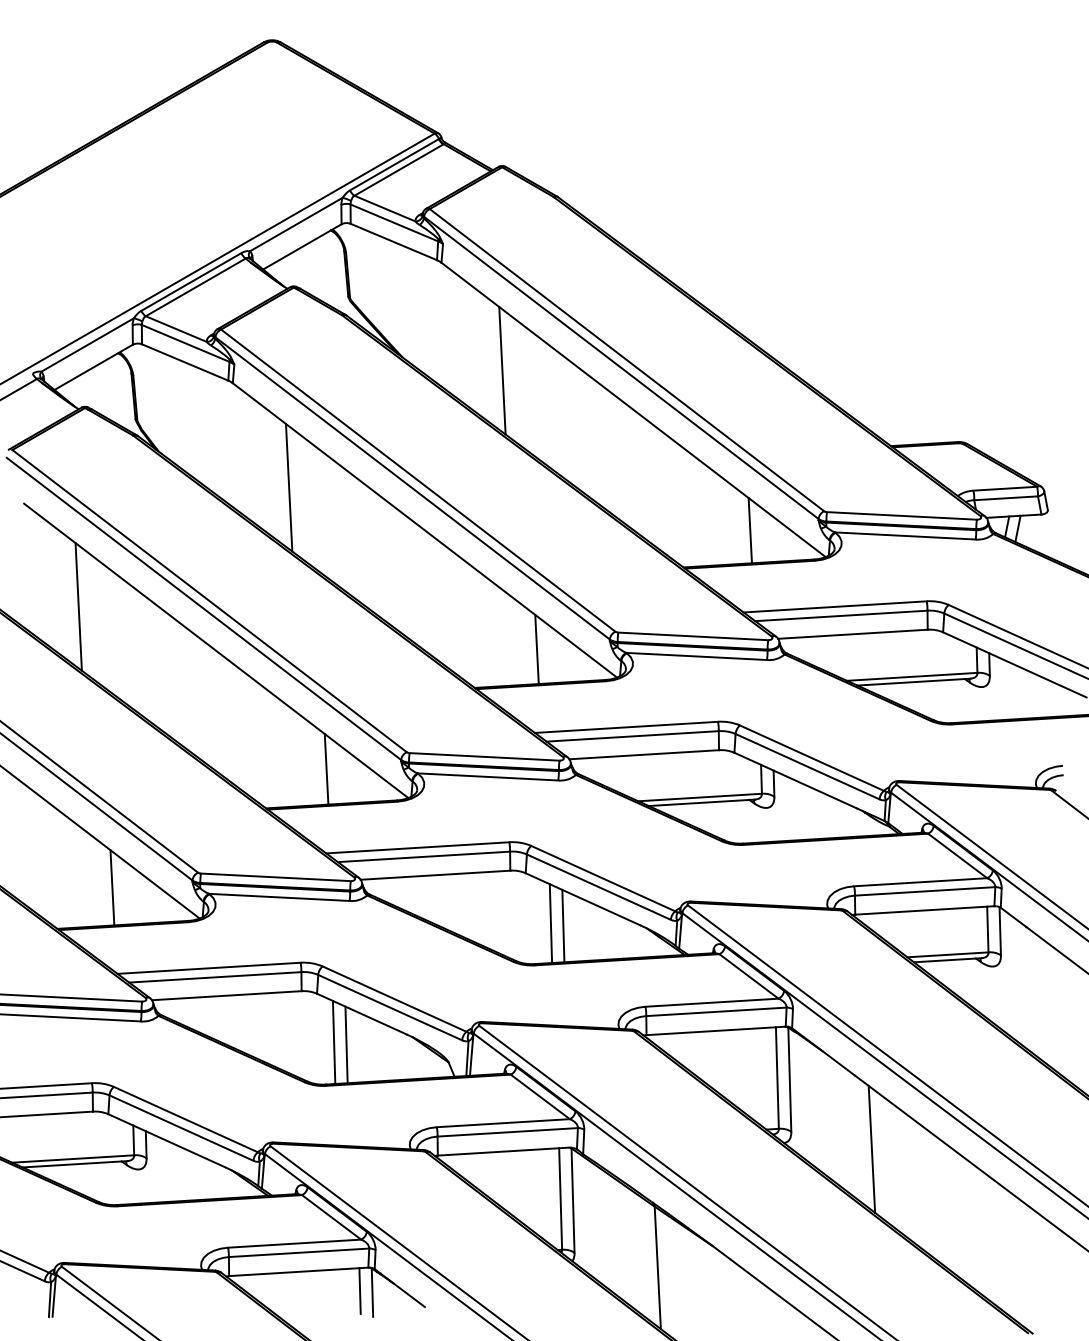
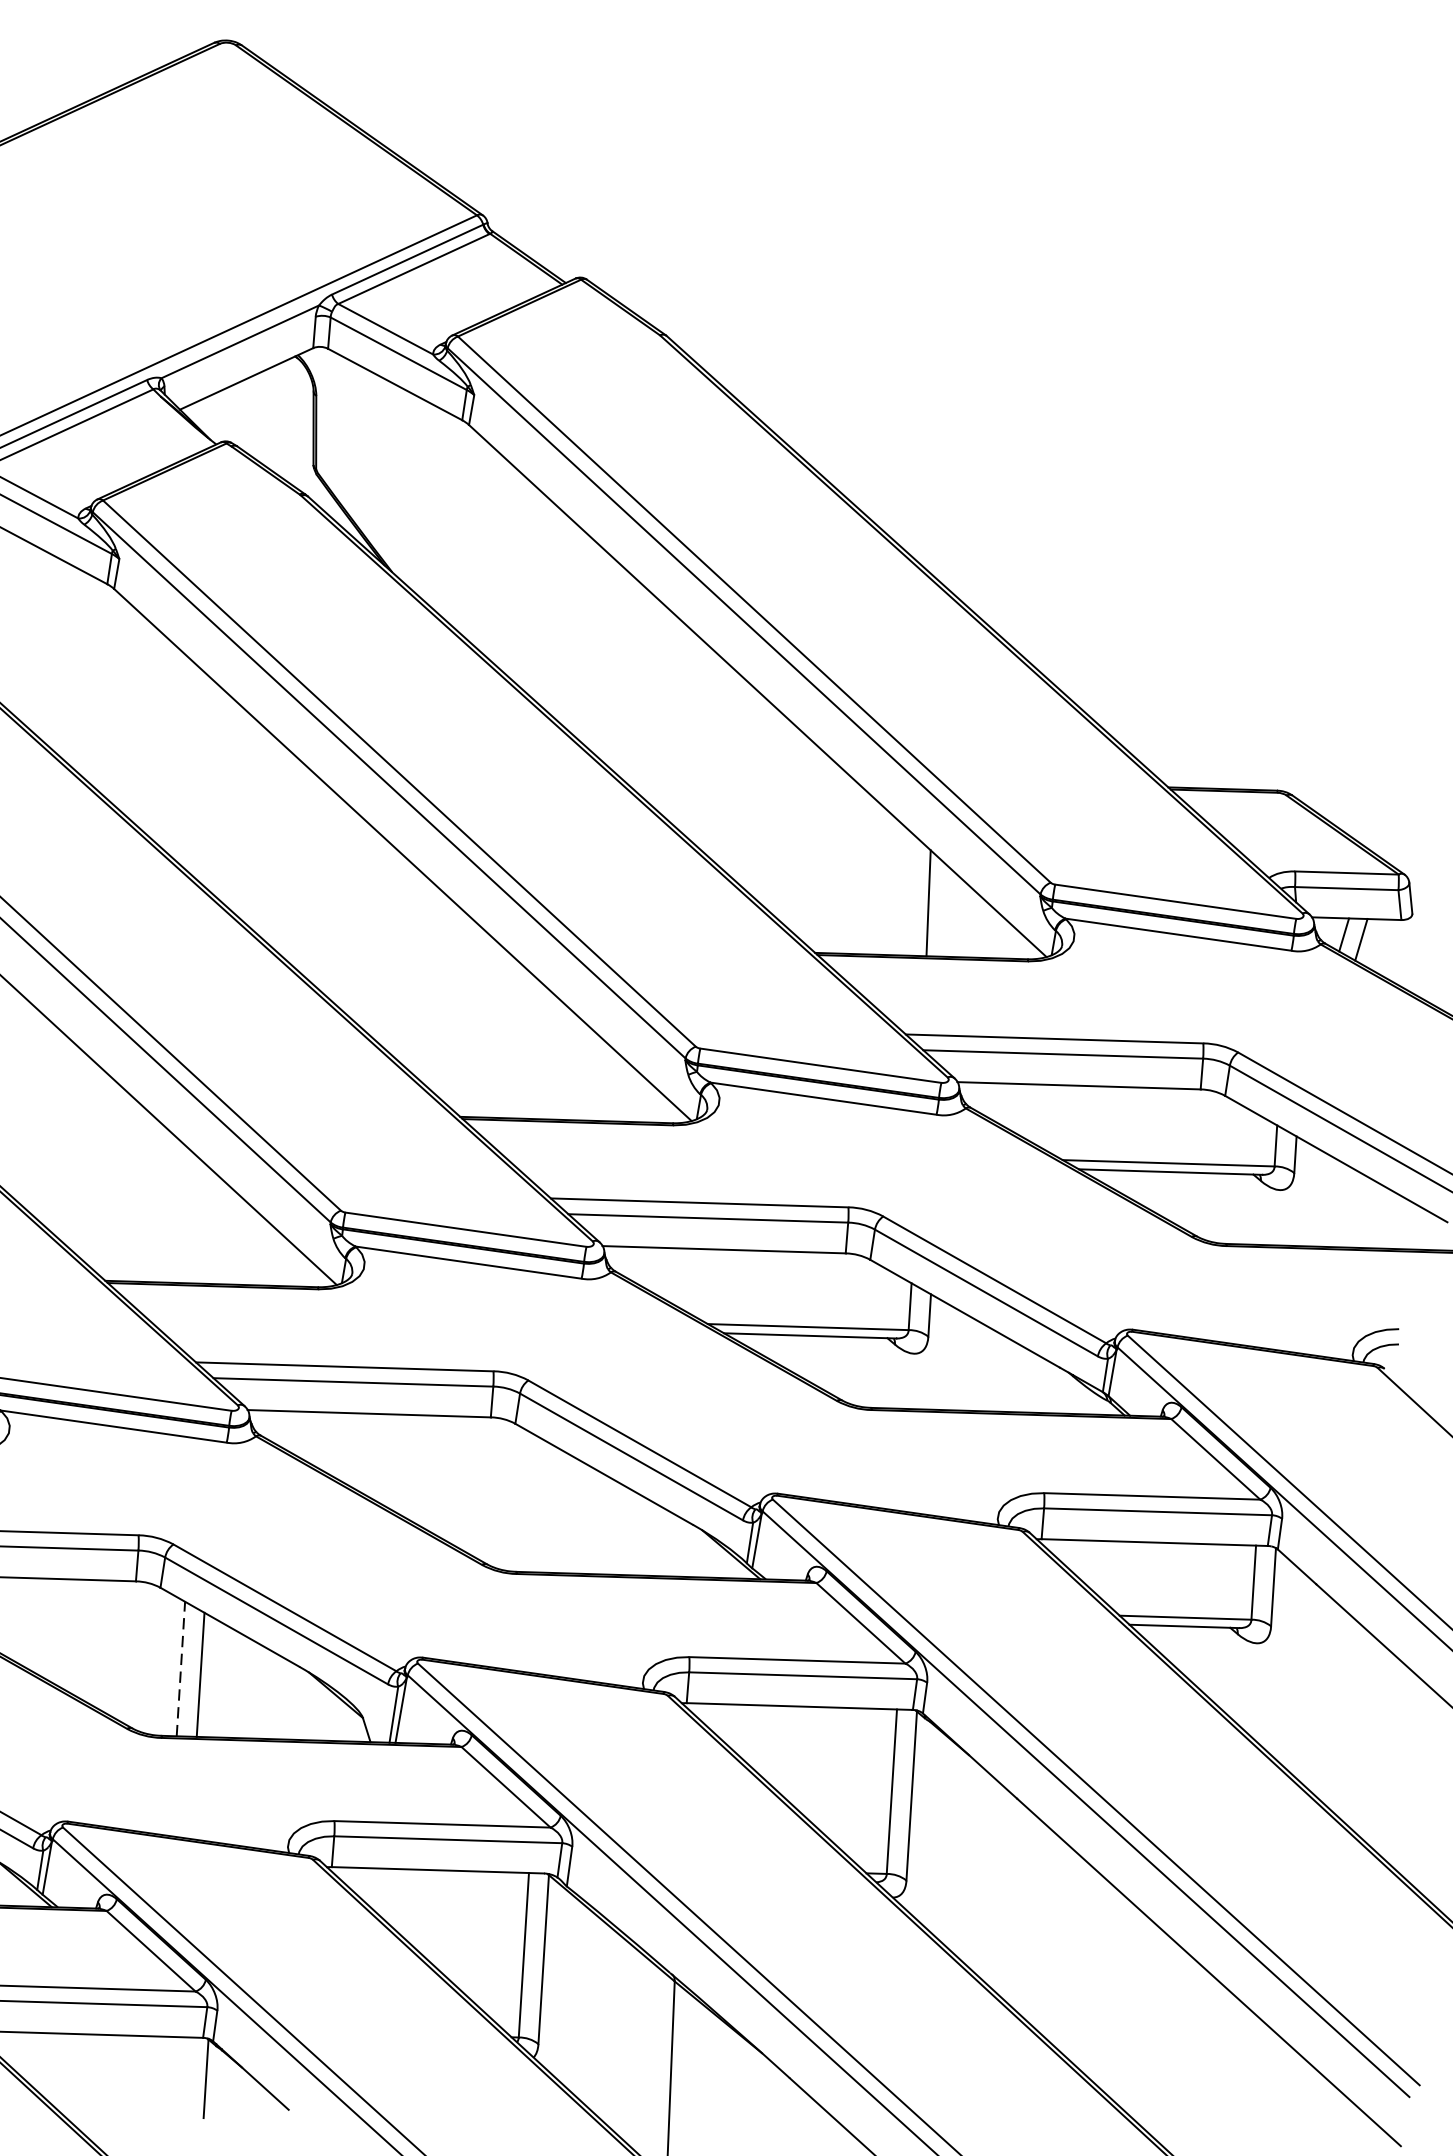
line: (502, 370) -> (551, 608), removed
line: (288, 487) -> (188, 765), removed
line: (536, 649) -> (565, 1063), removed
line: (326, 769) -> (208, 1226), removed
line: (550, 923) -> (548, 1508), removed
line: (563, 925) -> (568, 1513), removed
line: (334, 1042) -> (181, 1669), solid -> dashed
line: (871, 1148) -> (1033, 1919), removed
line: (359, 1290) -> (185, 2073), removed

